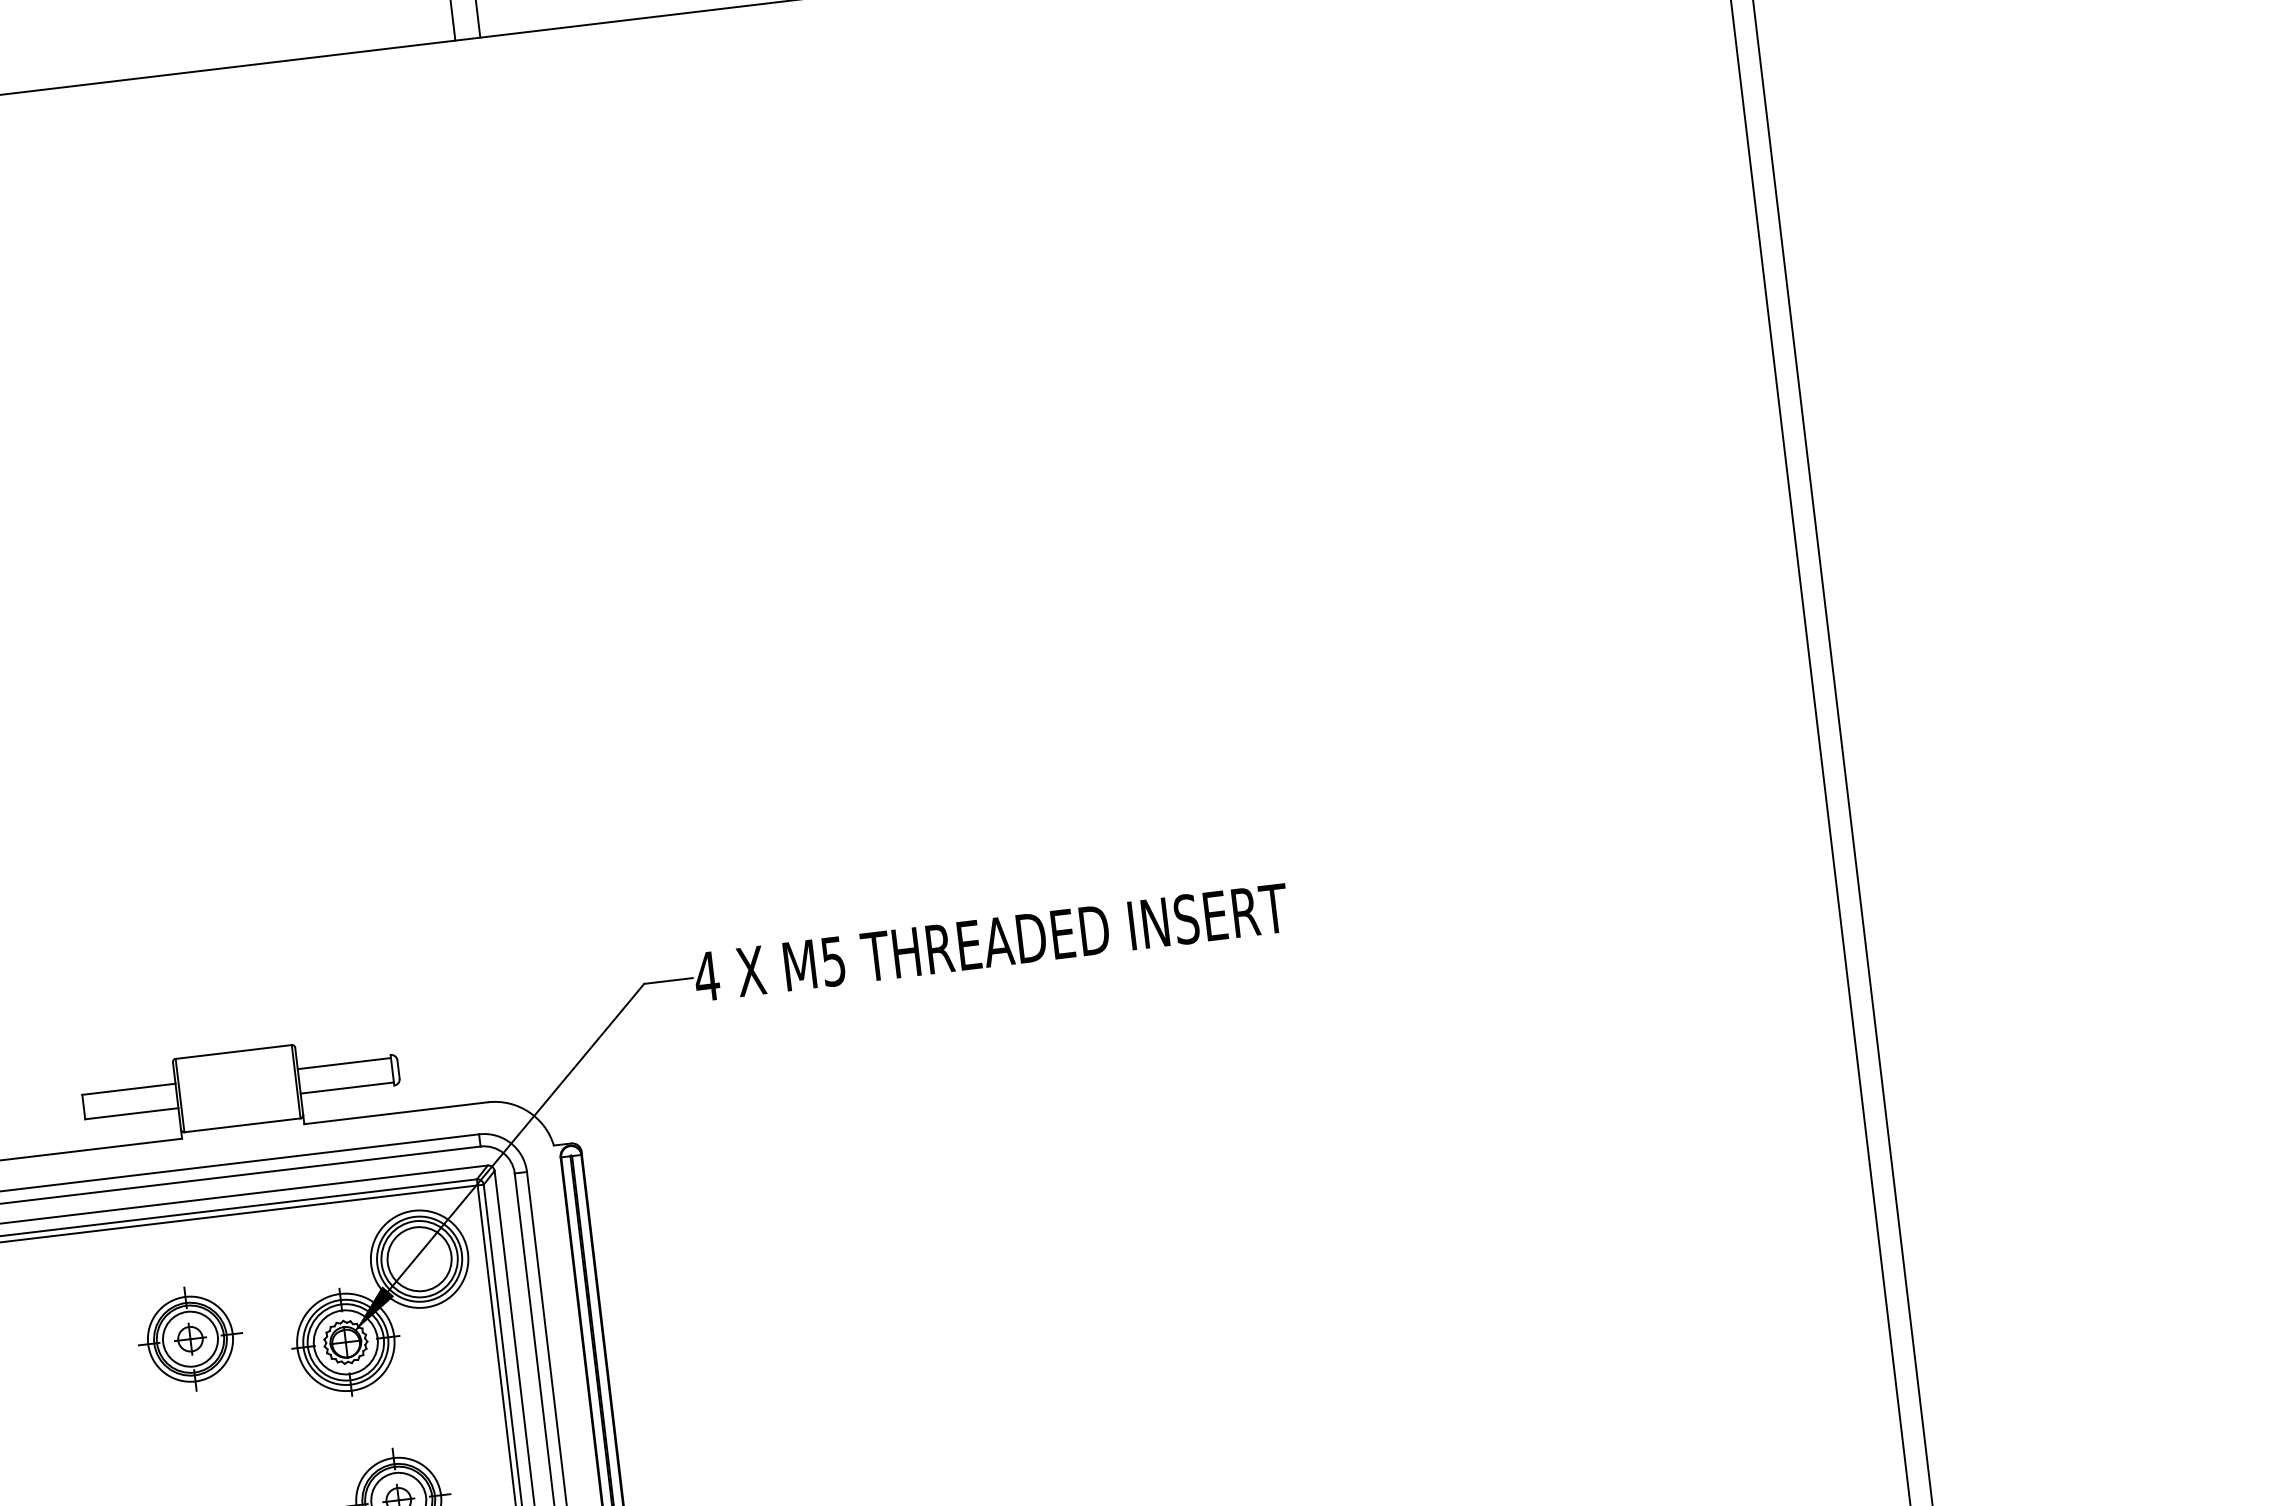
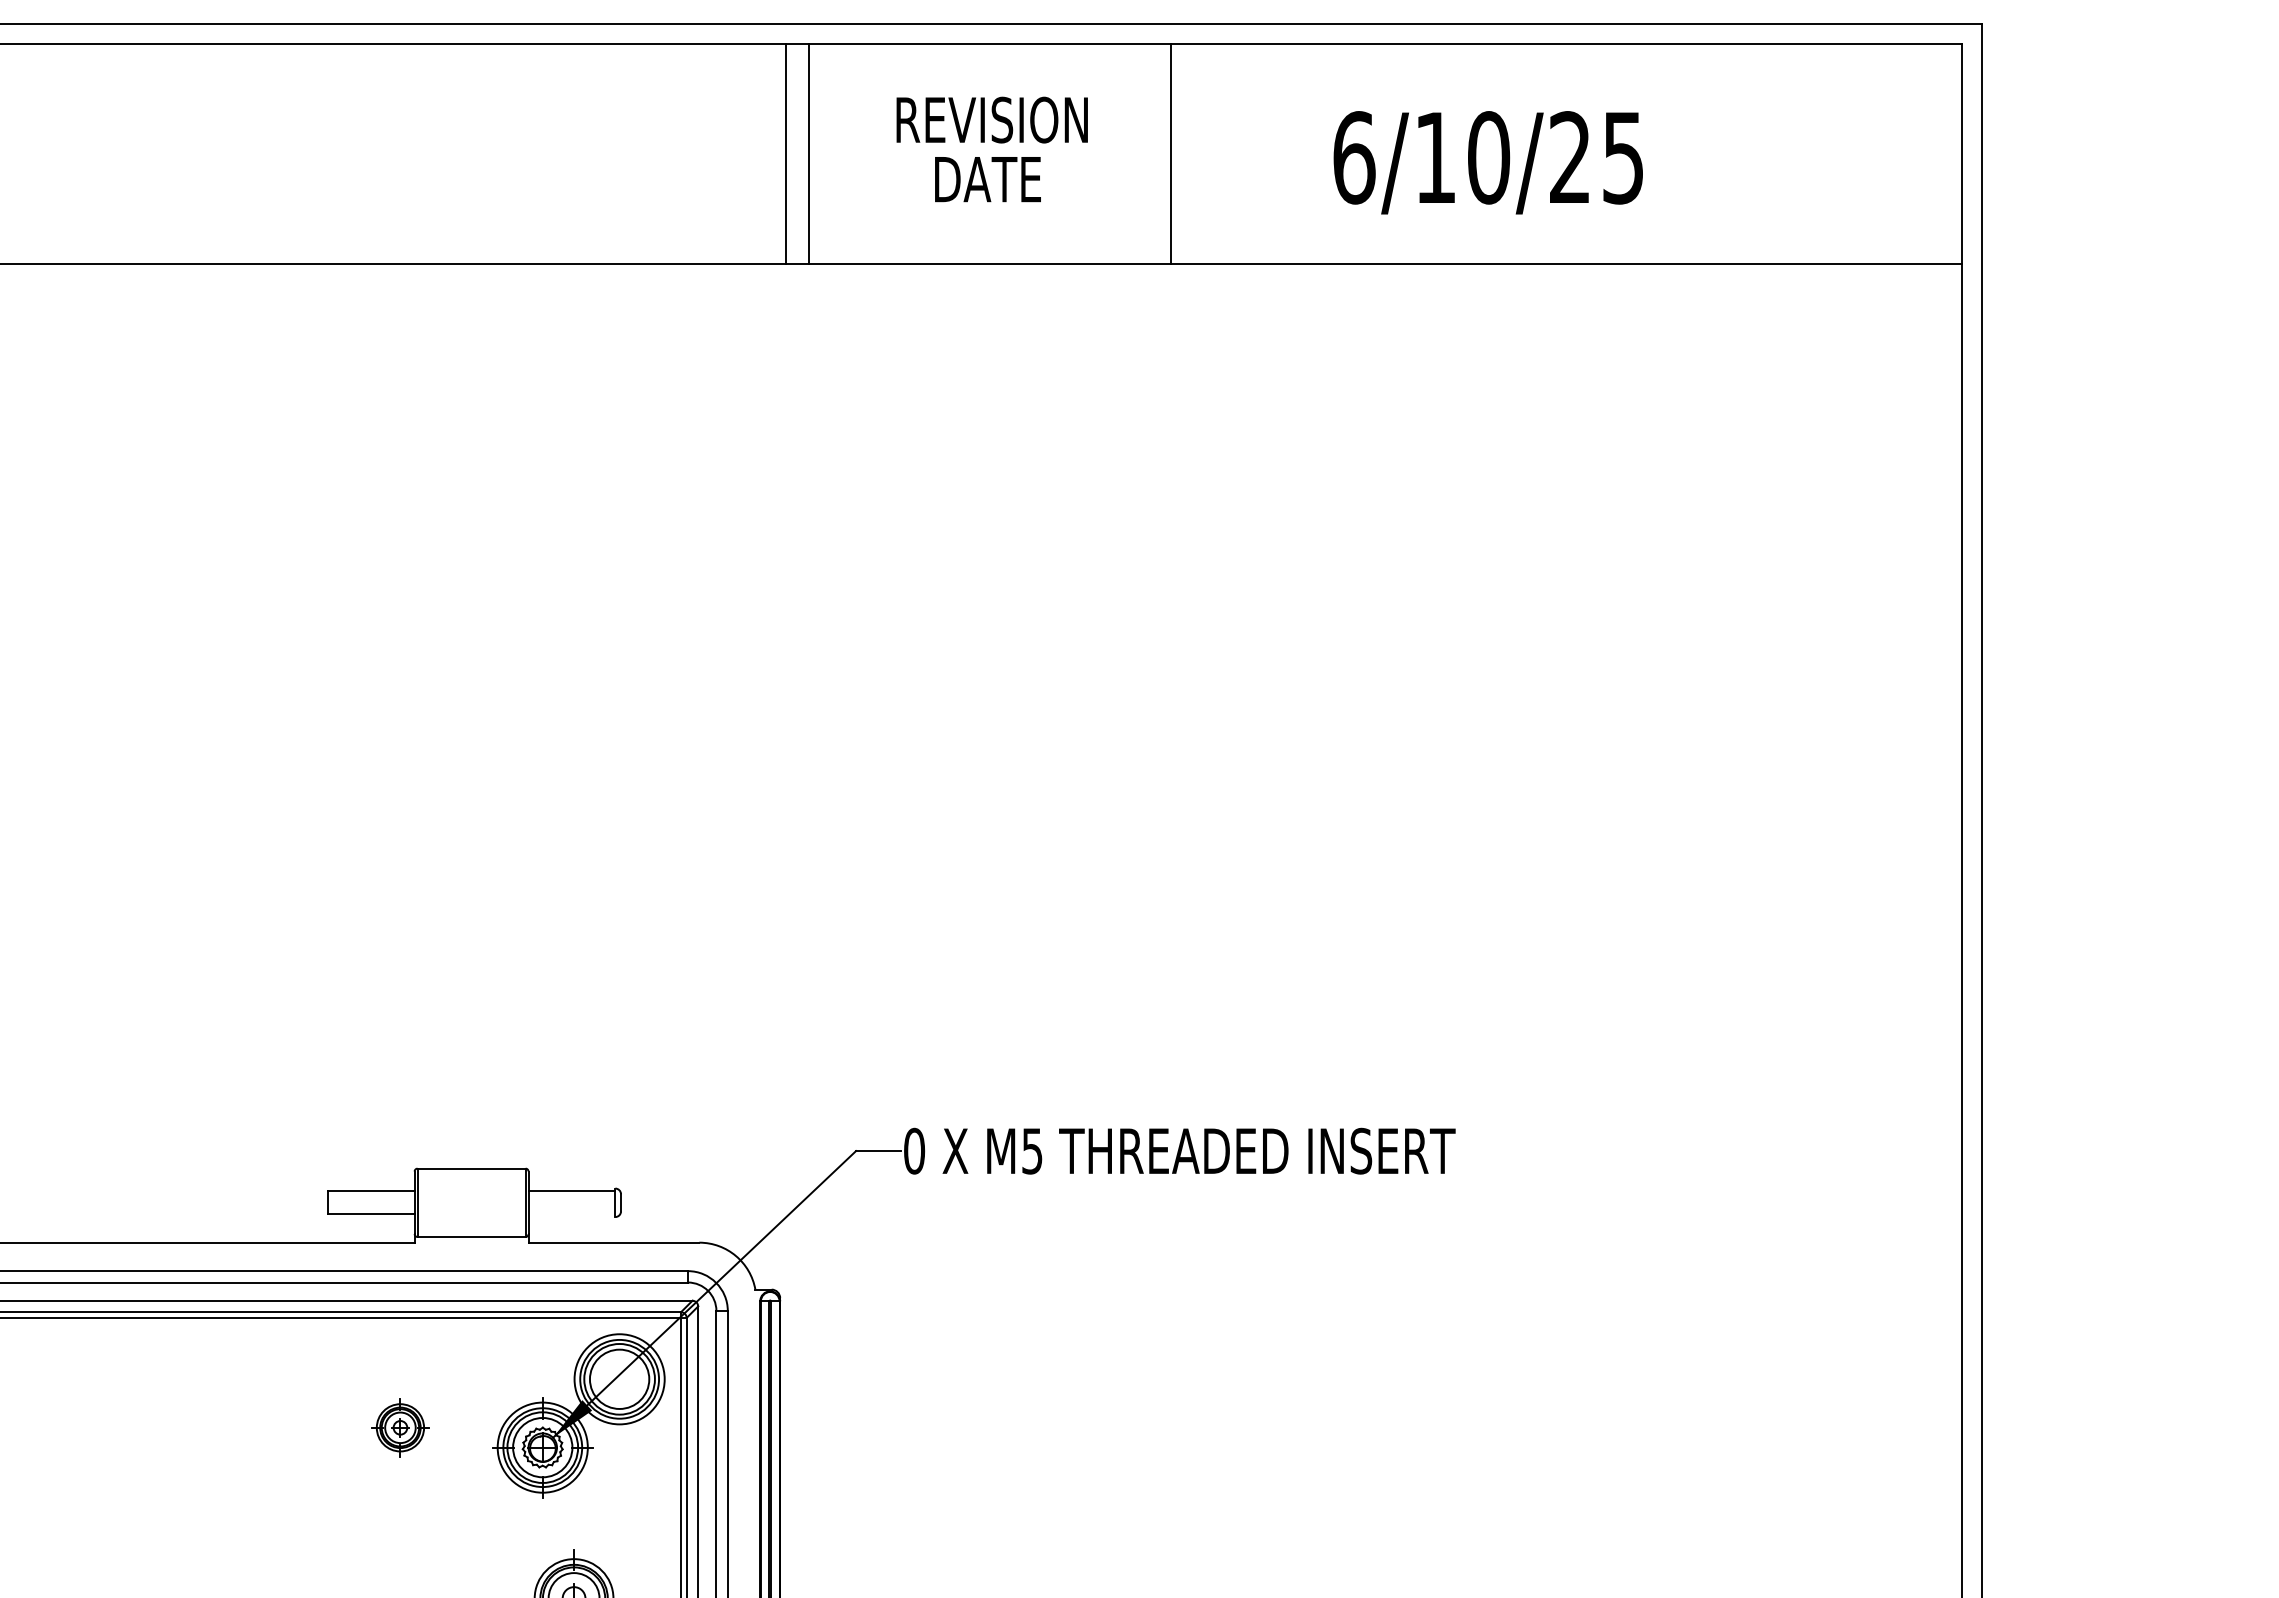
text: (706, 975) -> (914, 1150), 4 -> 0
line: (346, 1088) -> (571, 1214), removed
part: (190, 1338) -> (400, 1427), size x0.6

